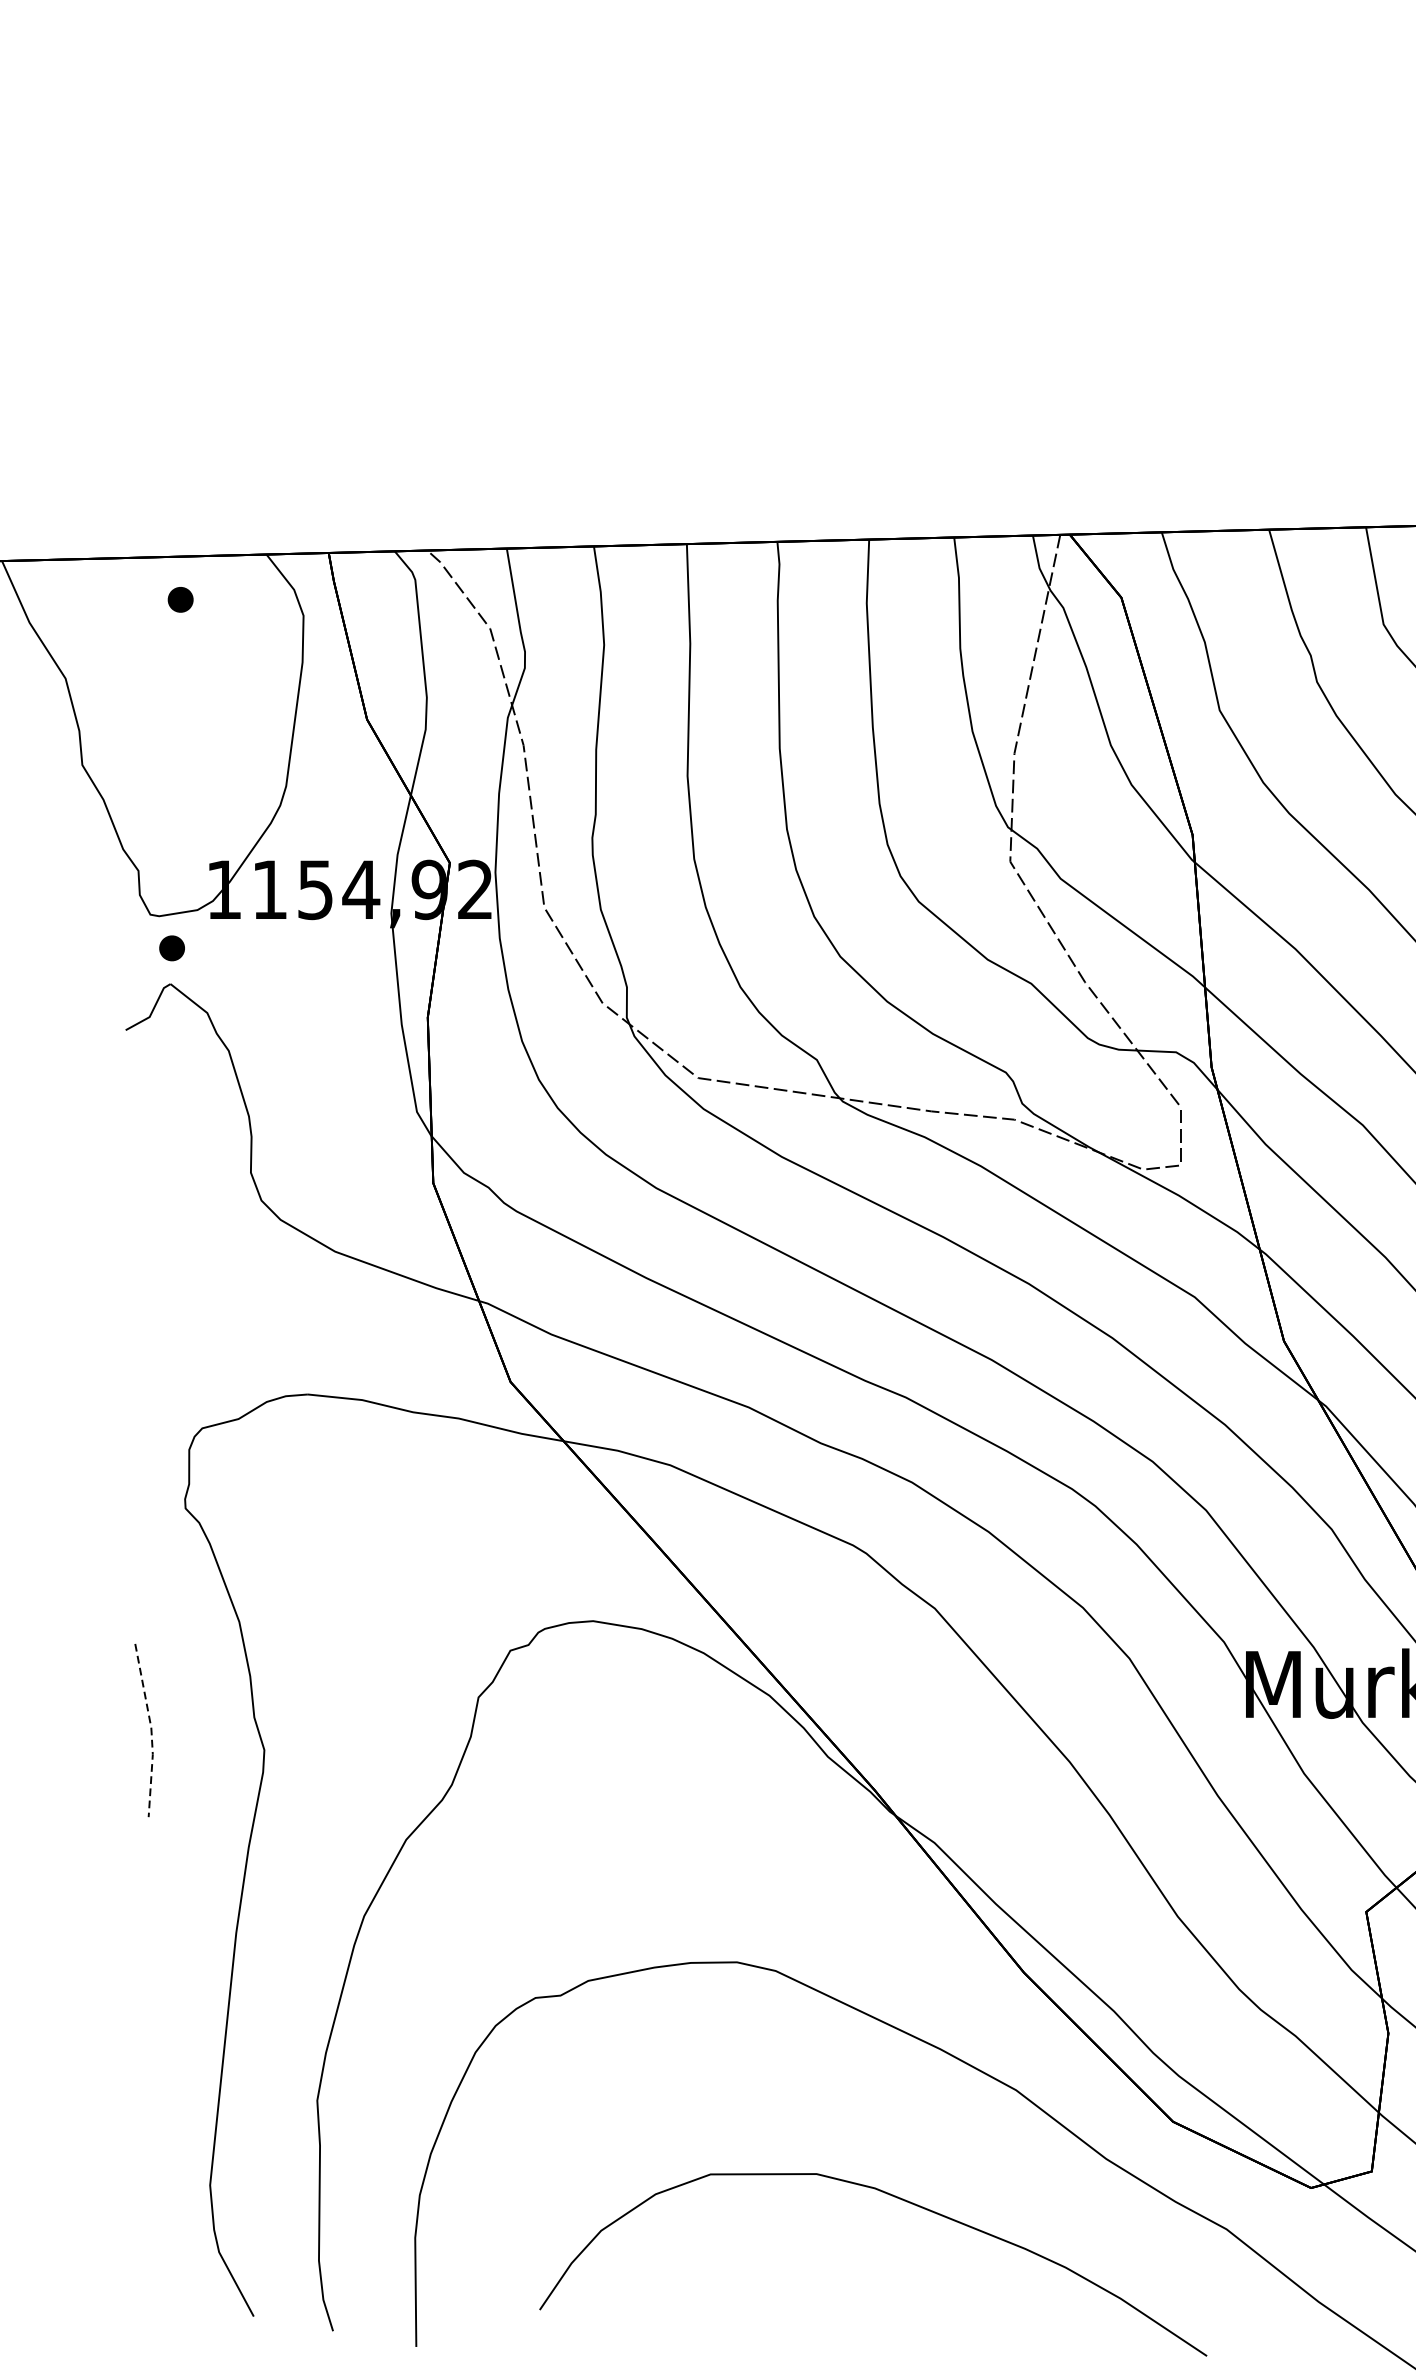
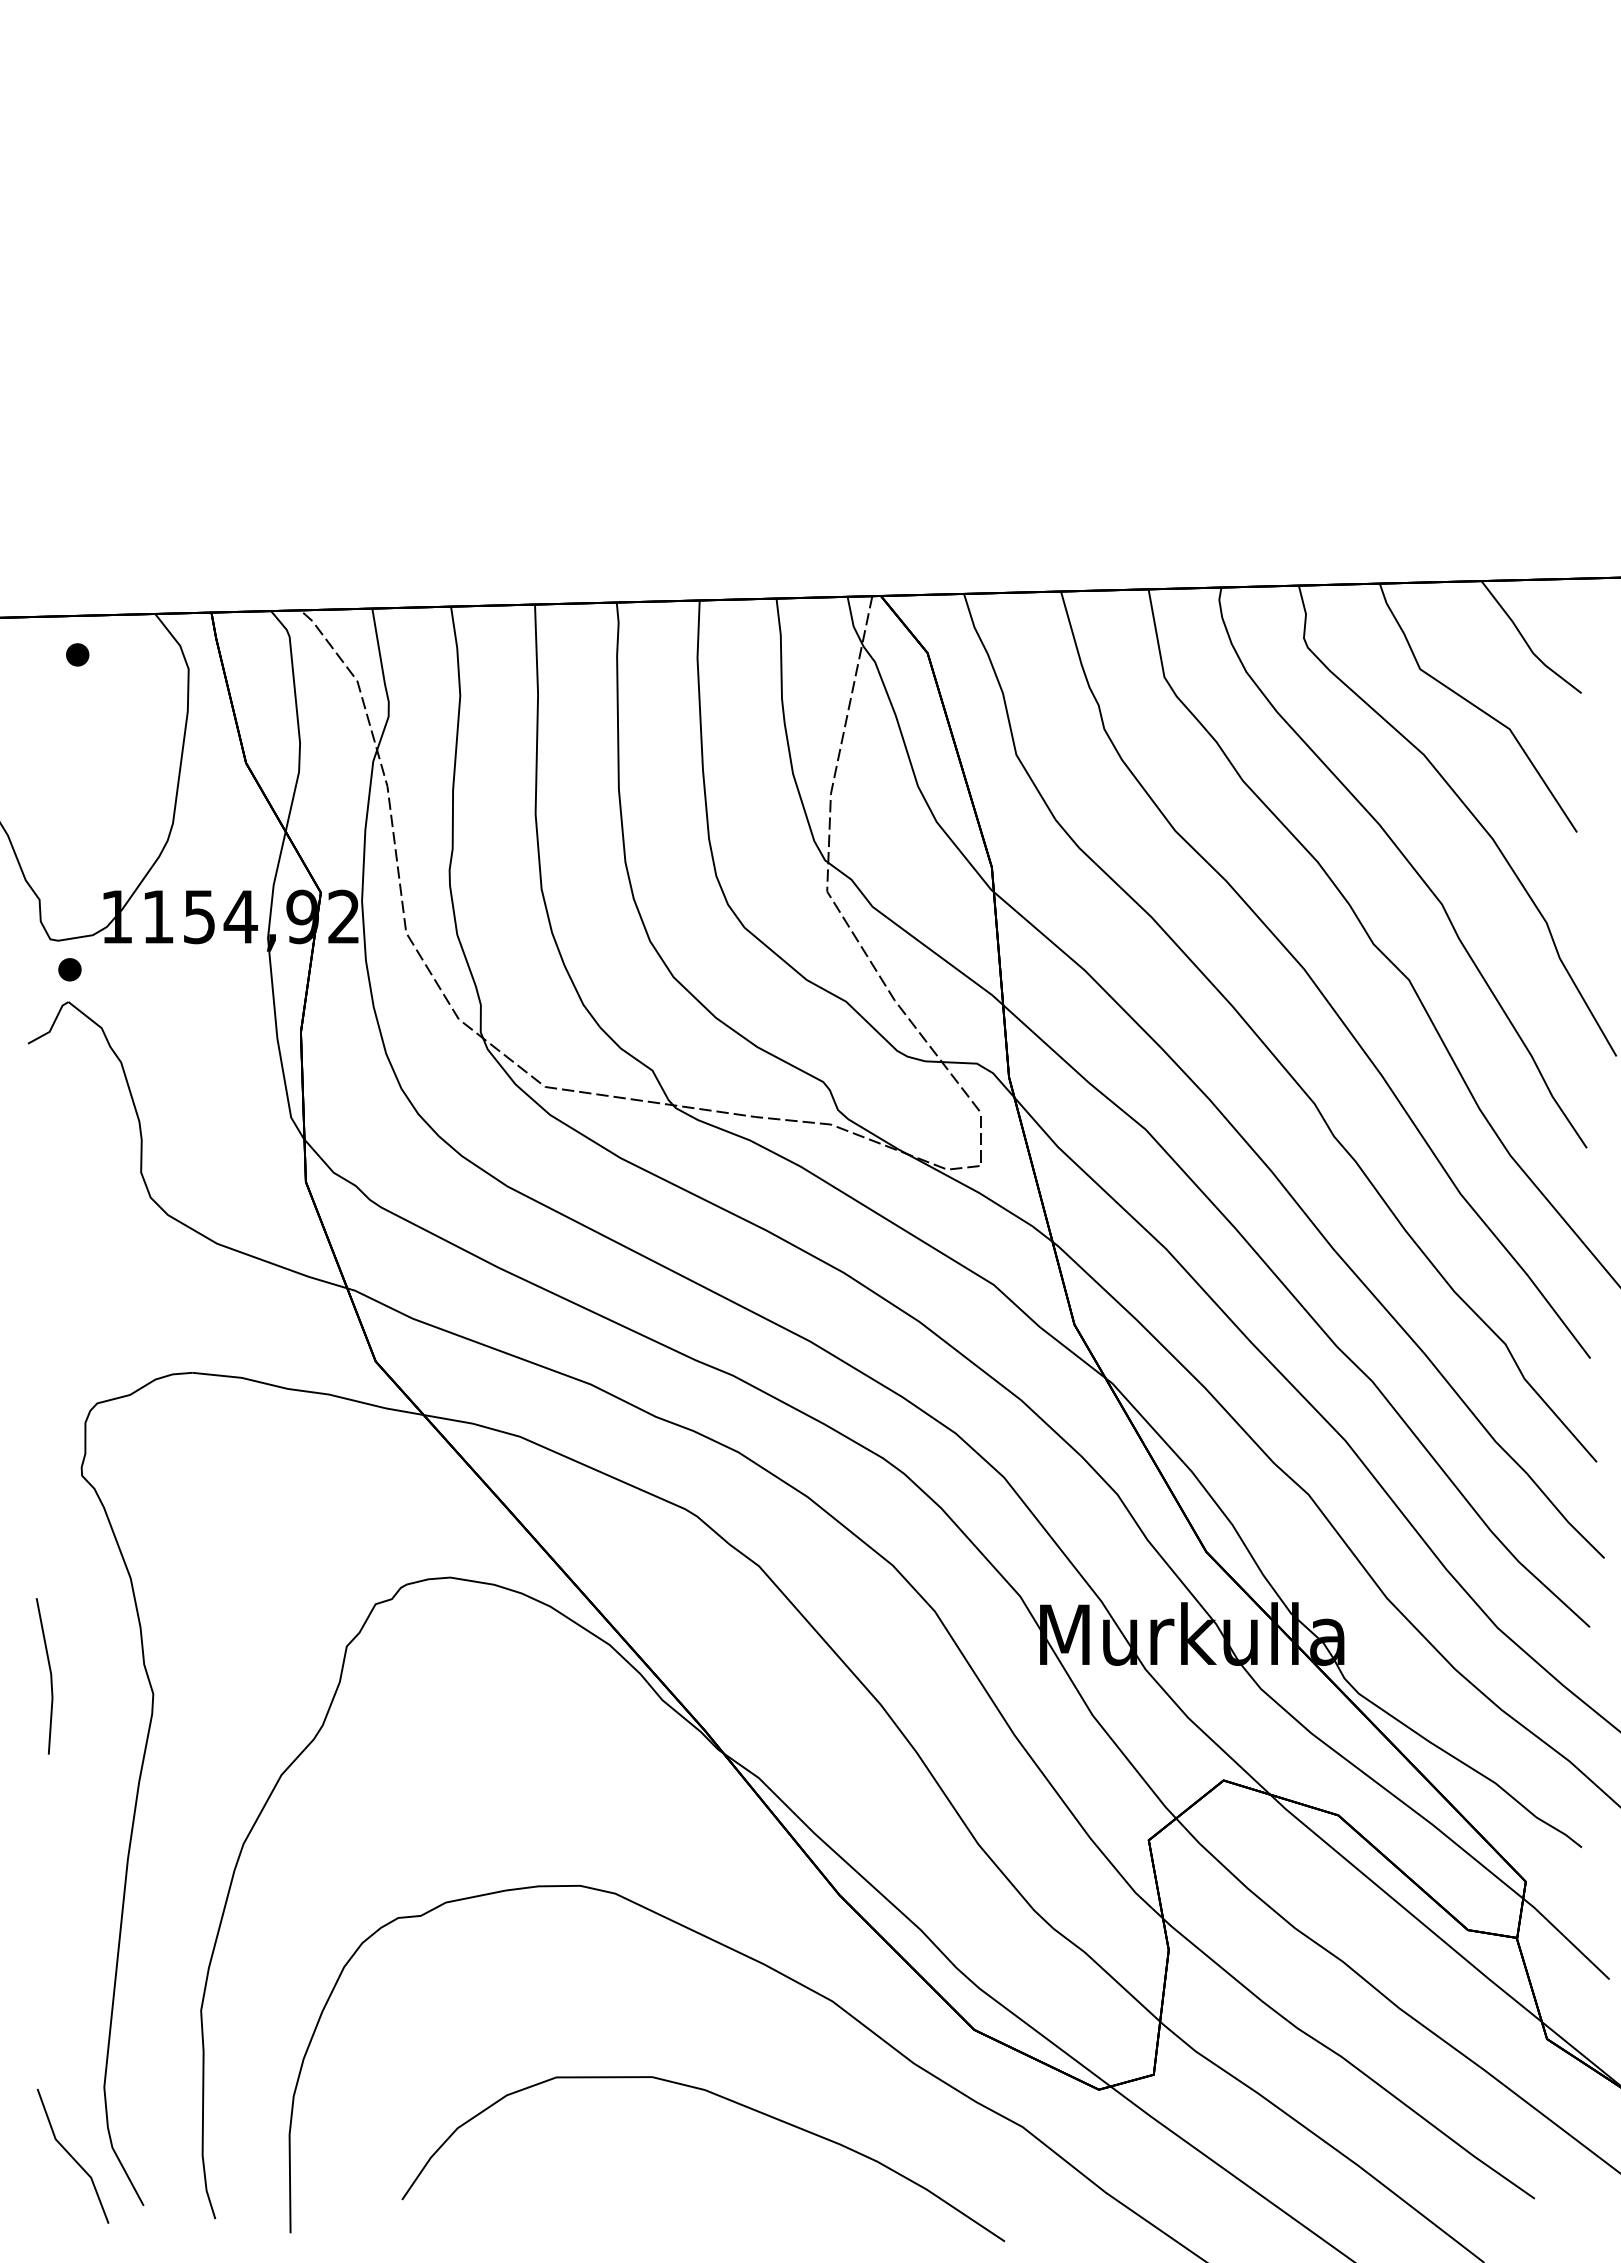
line: (151, 1730) -> (51, 1676), dashed -> solid
line: (173, 2260) -> (71, 2155), added

